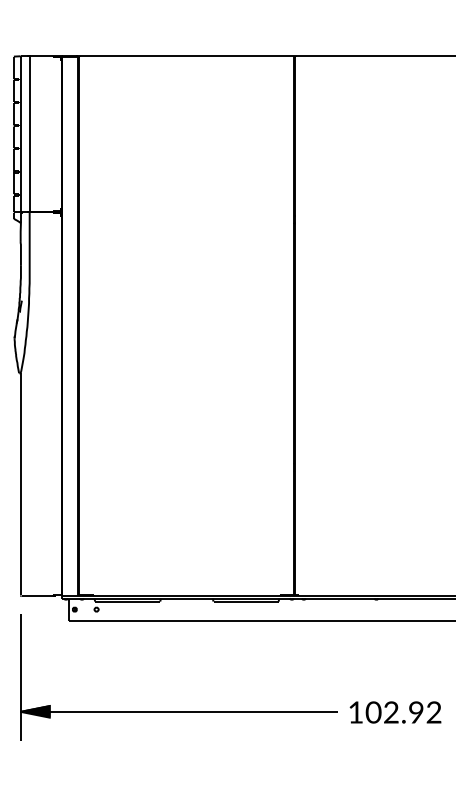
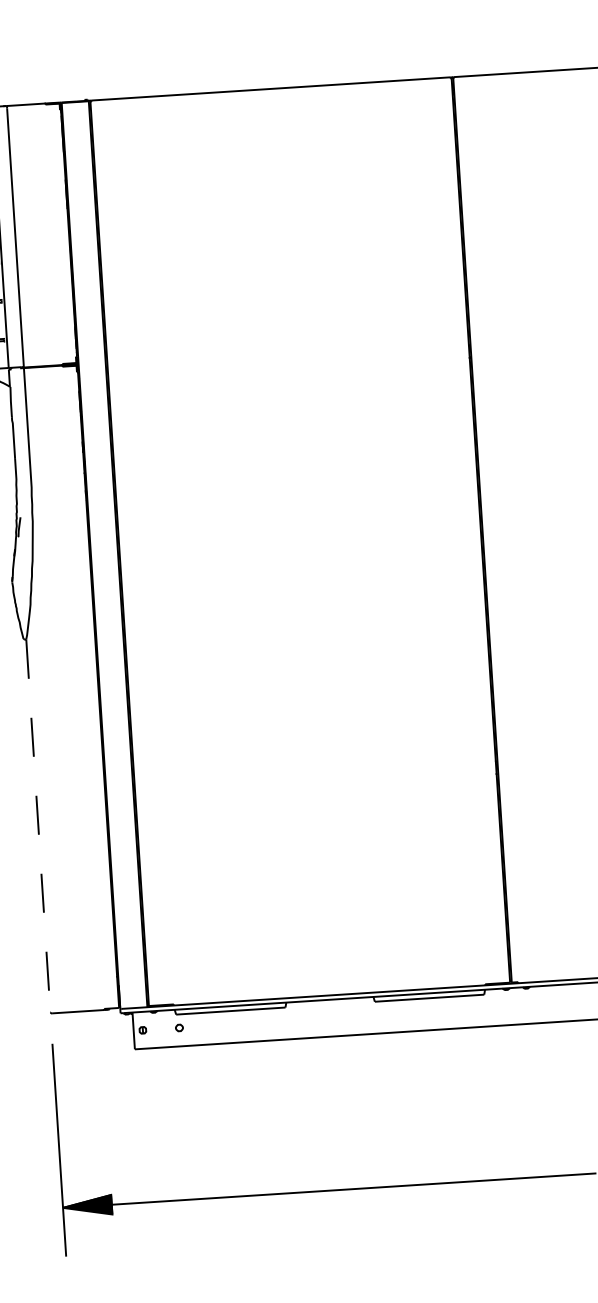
line: (20, 484) -> (38, 826), solid -> dashed

